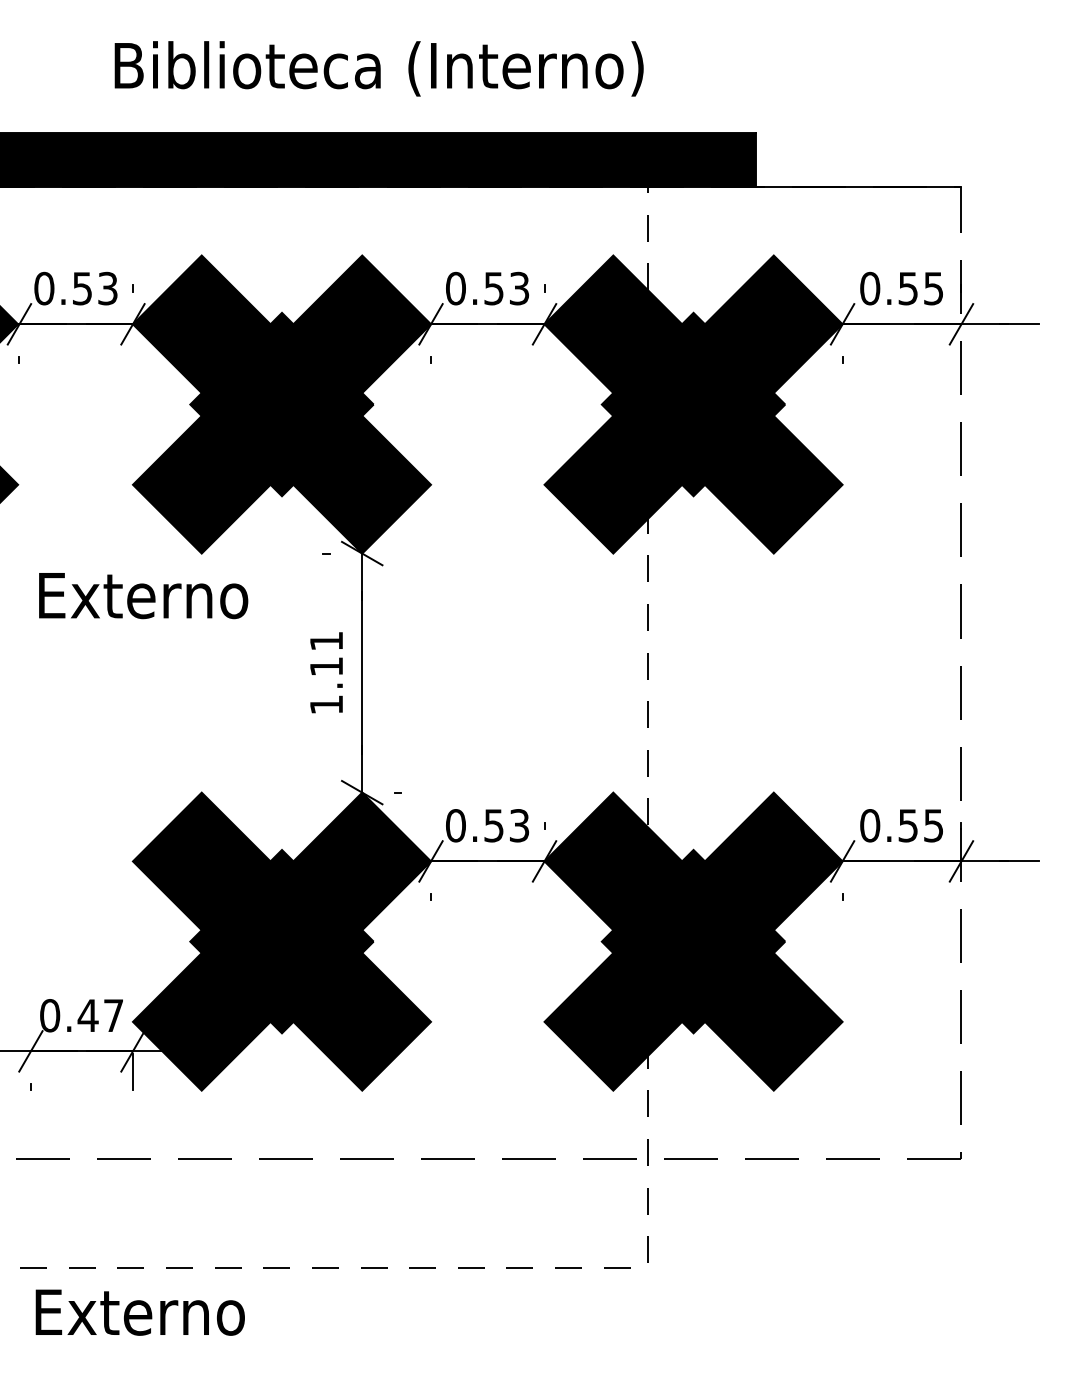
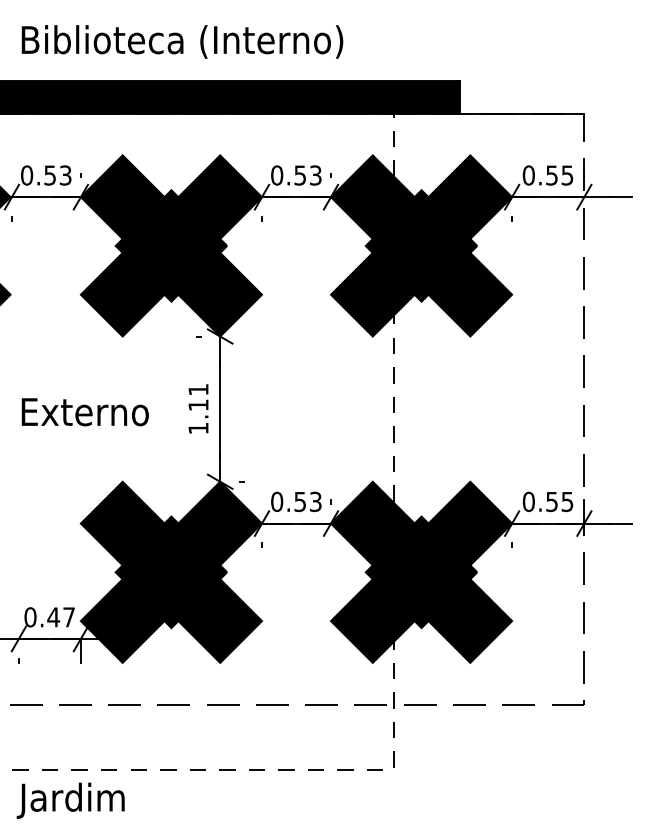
text: (379, 68) -> (182, 41), moved
text: (142, 596) -> (84, 412), moved
text: (135, 1317) -> (82, 800), Externo -> Jardim

